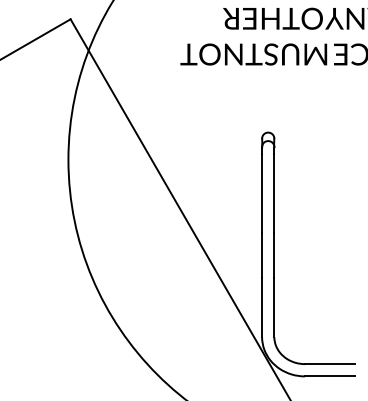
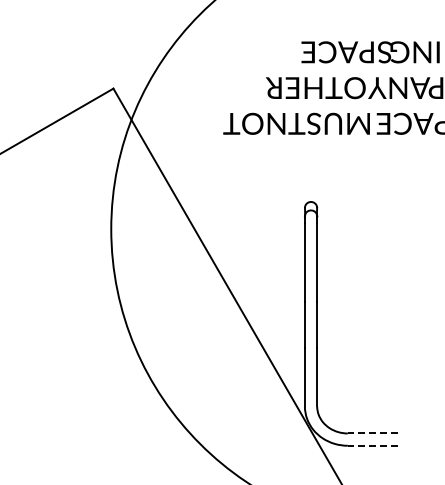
line: (329, 364) -> (372, 433), solid -> dashed
line: (329, 376) -> (372, 445), solid -> dashed

